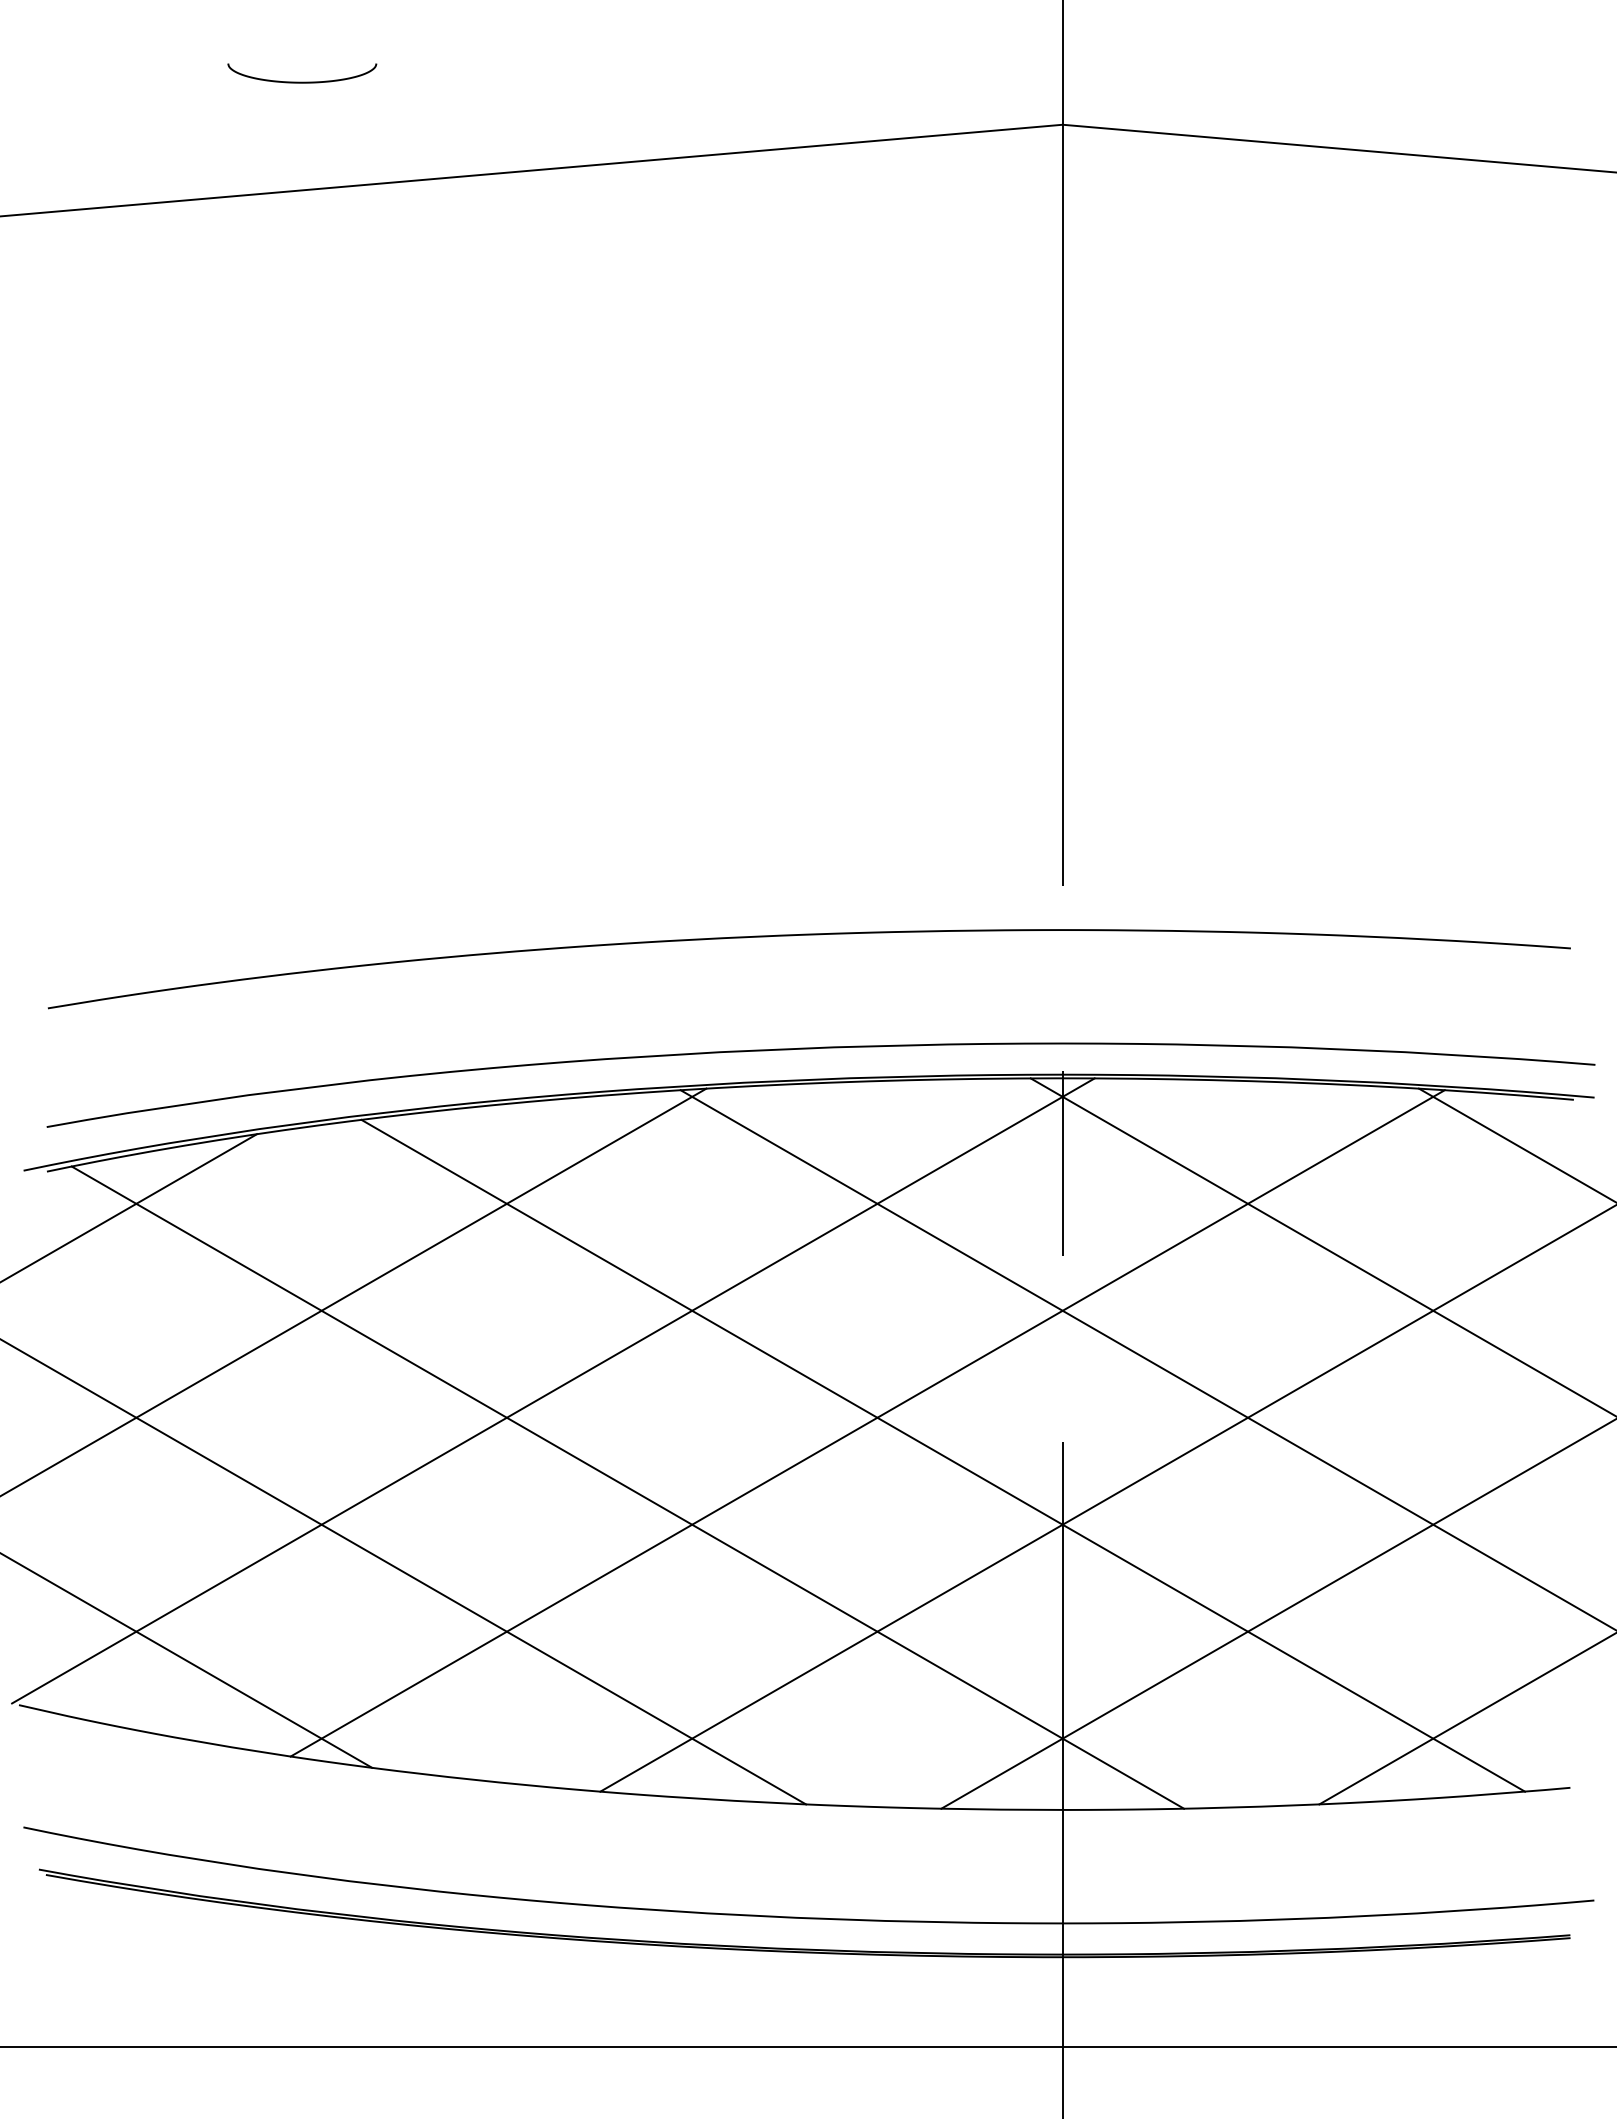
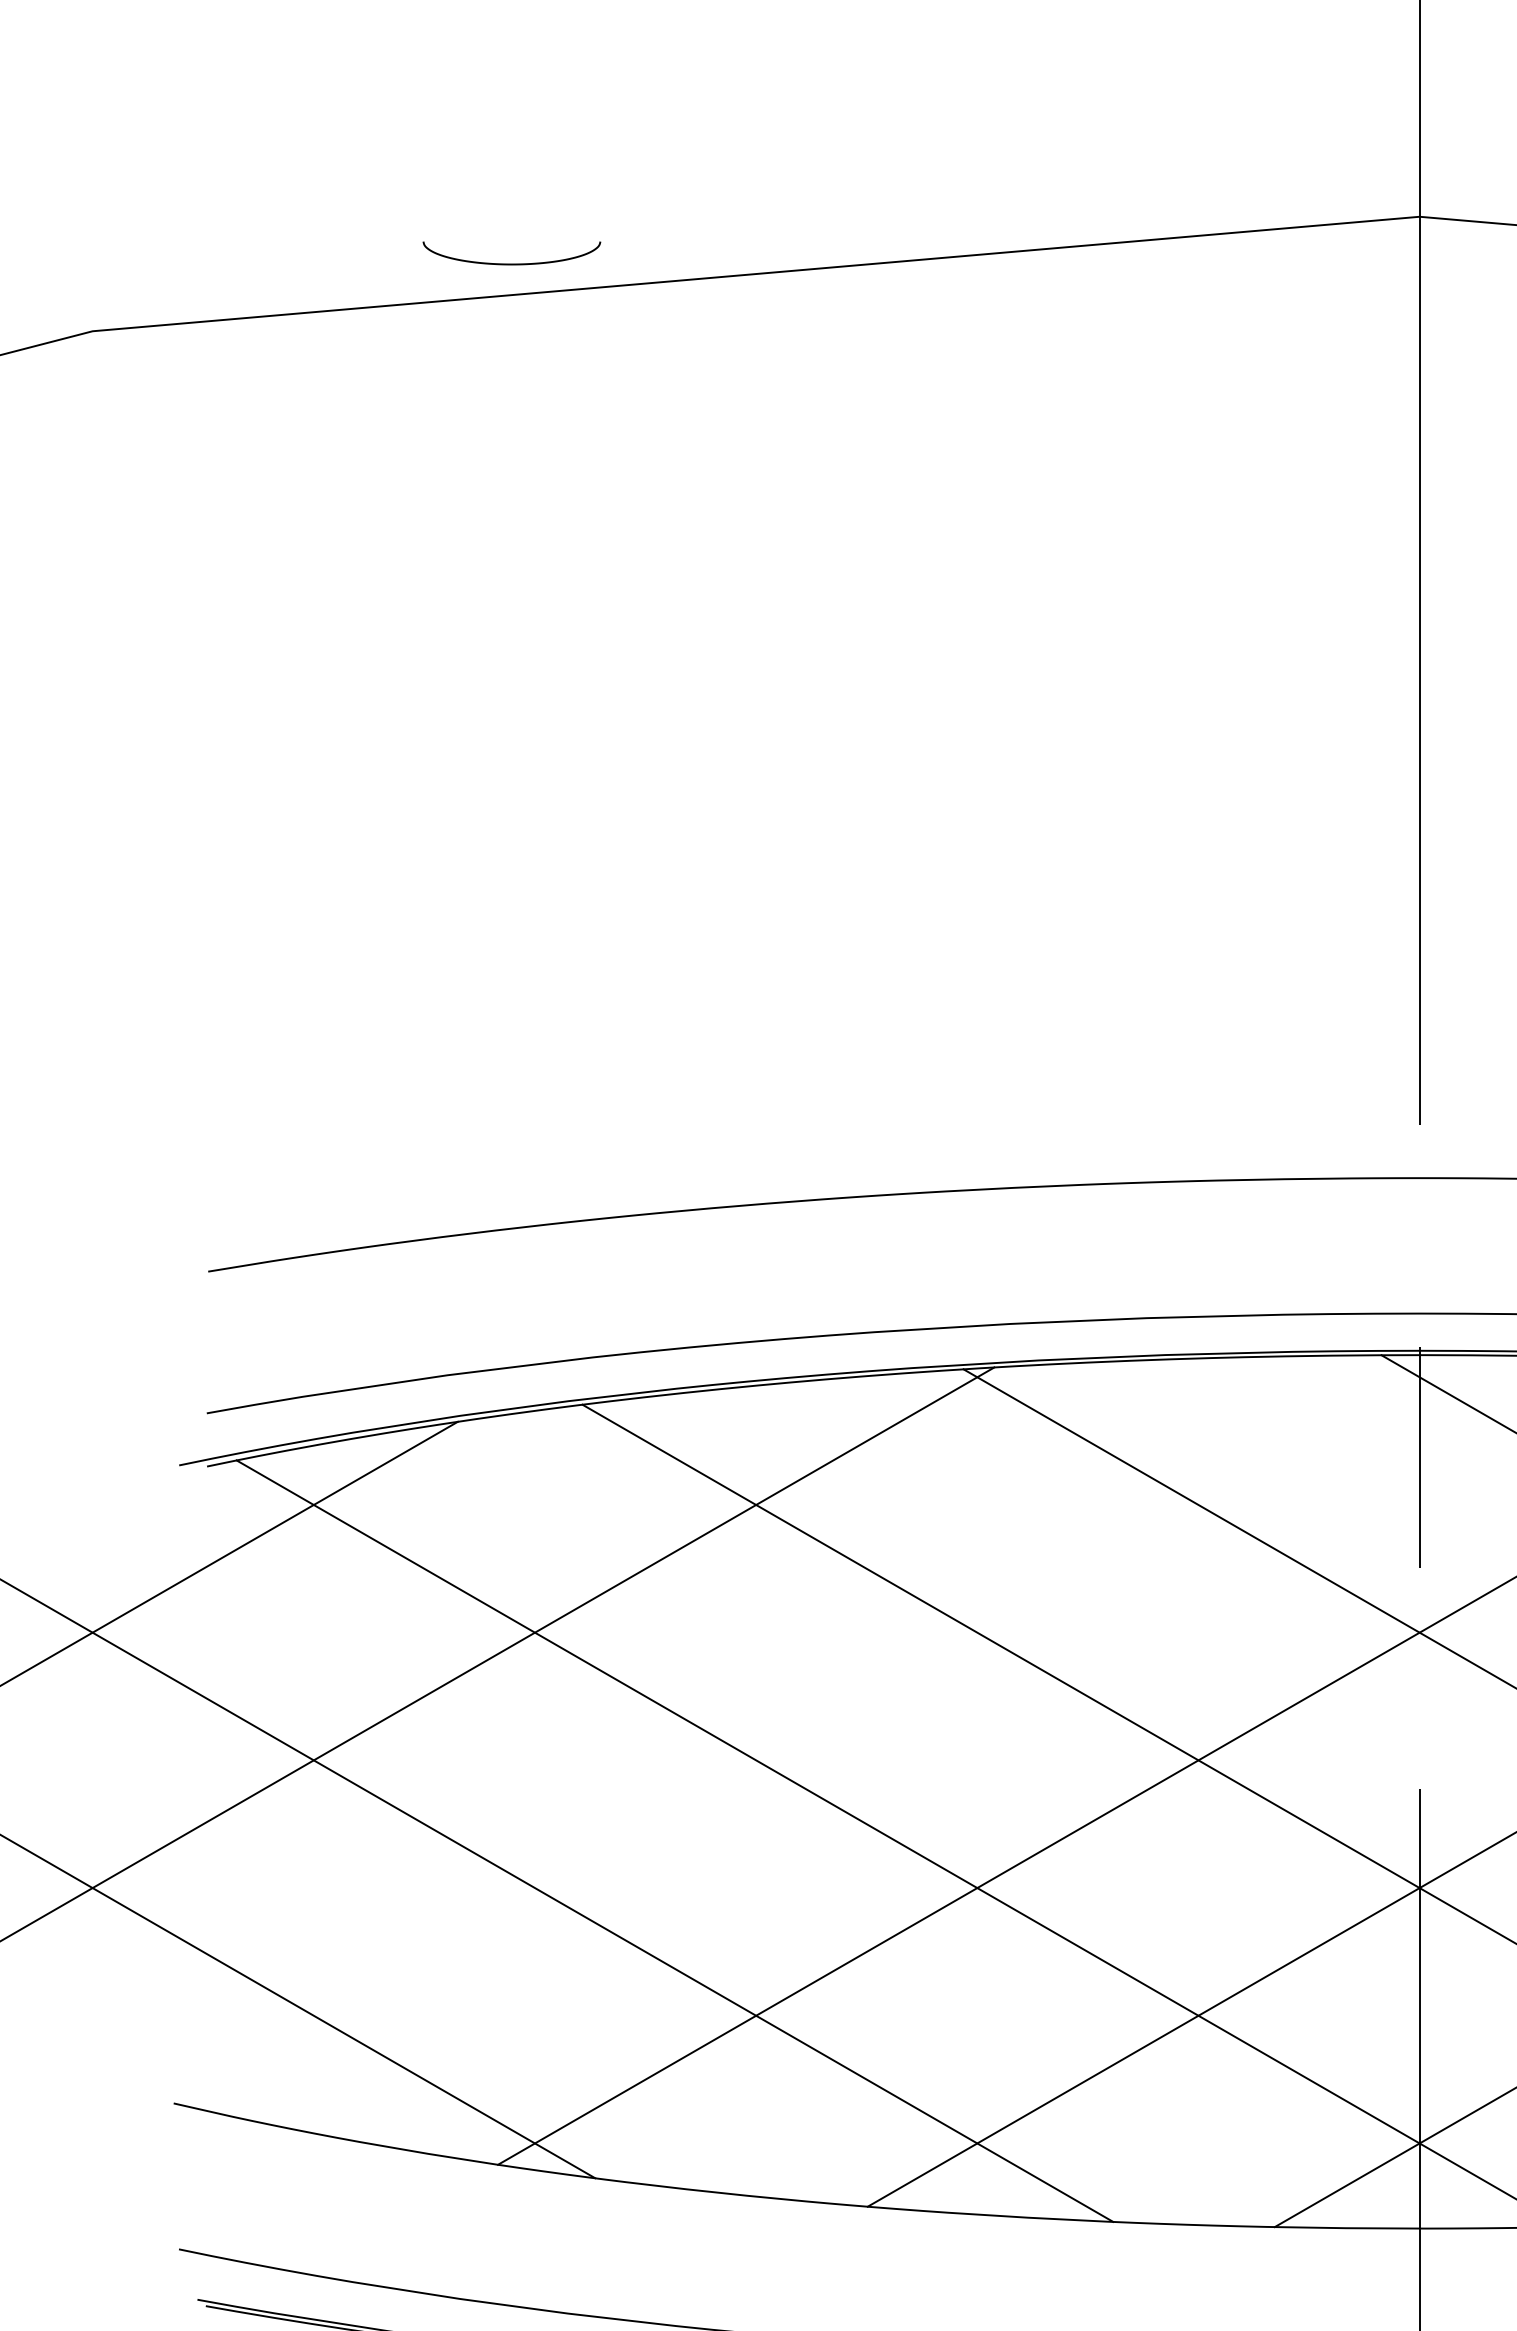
curve: (302, 81) -> (512, 263), moved
line: (553, 1390) -> (811, 1727), removed

